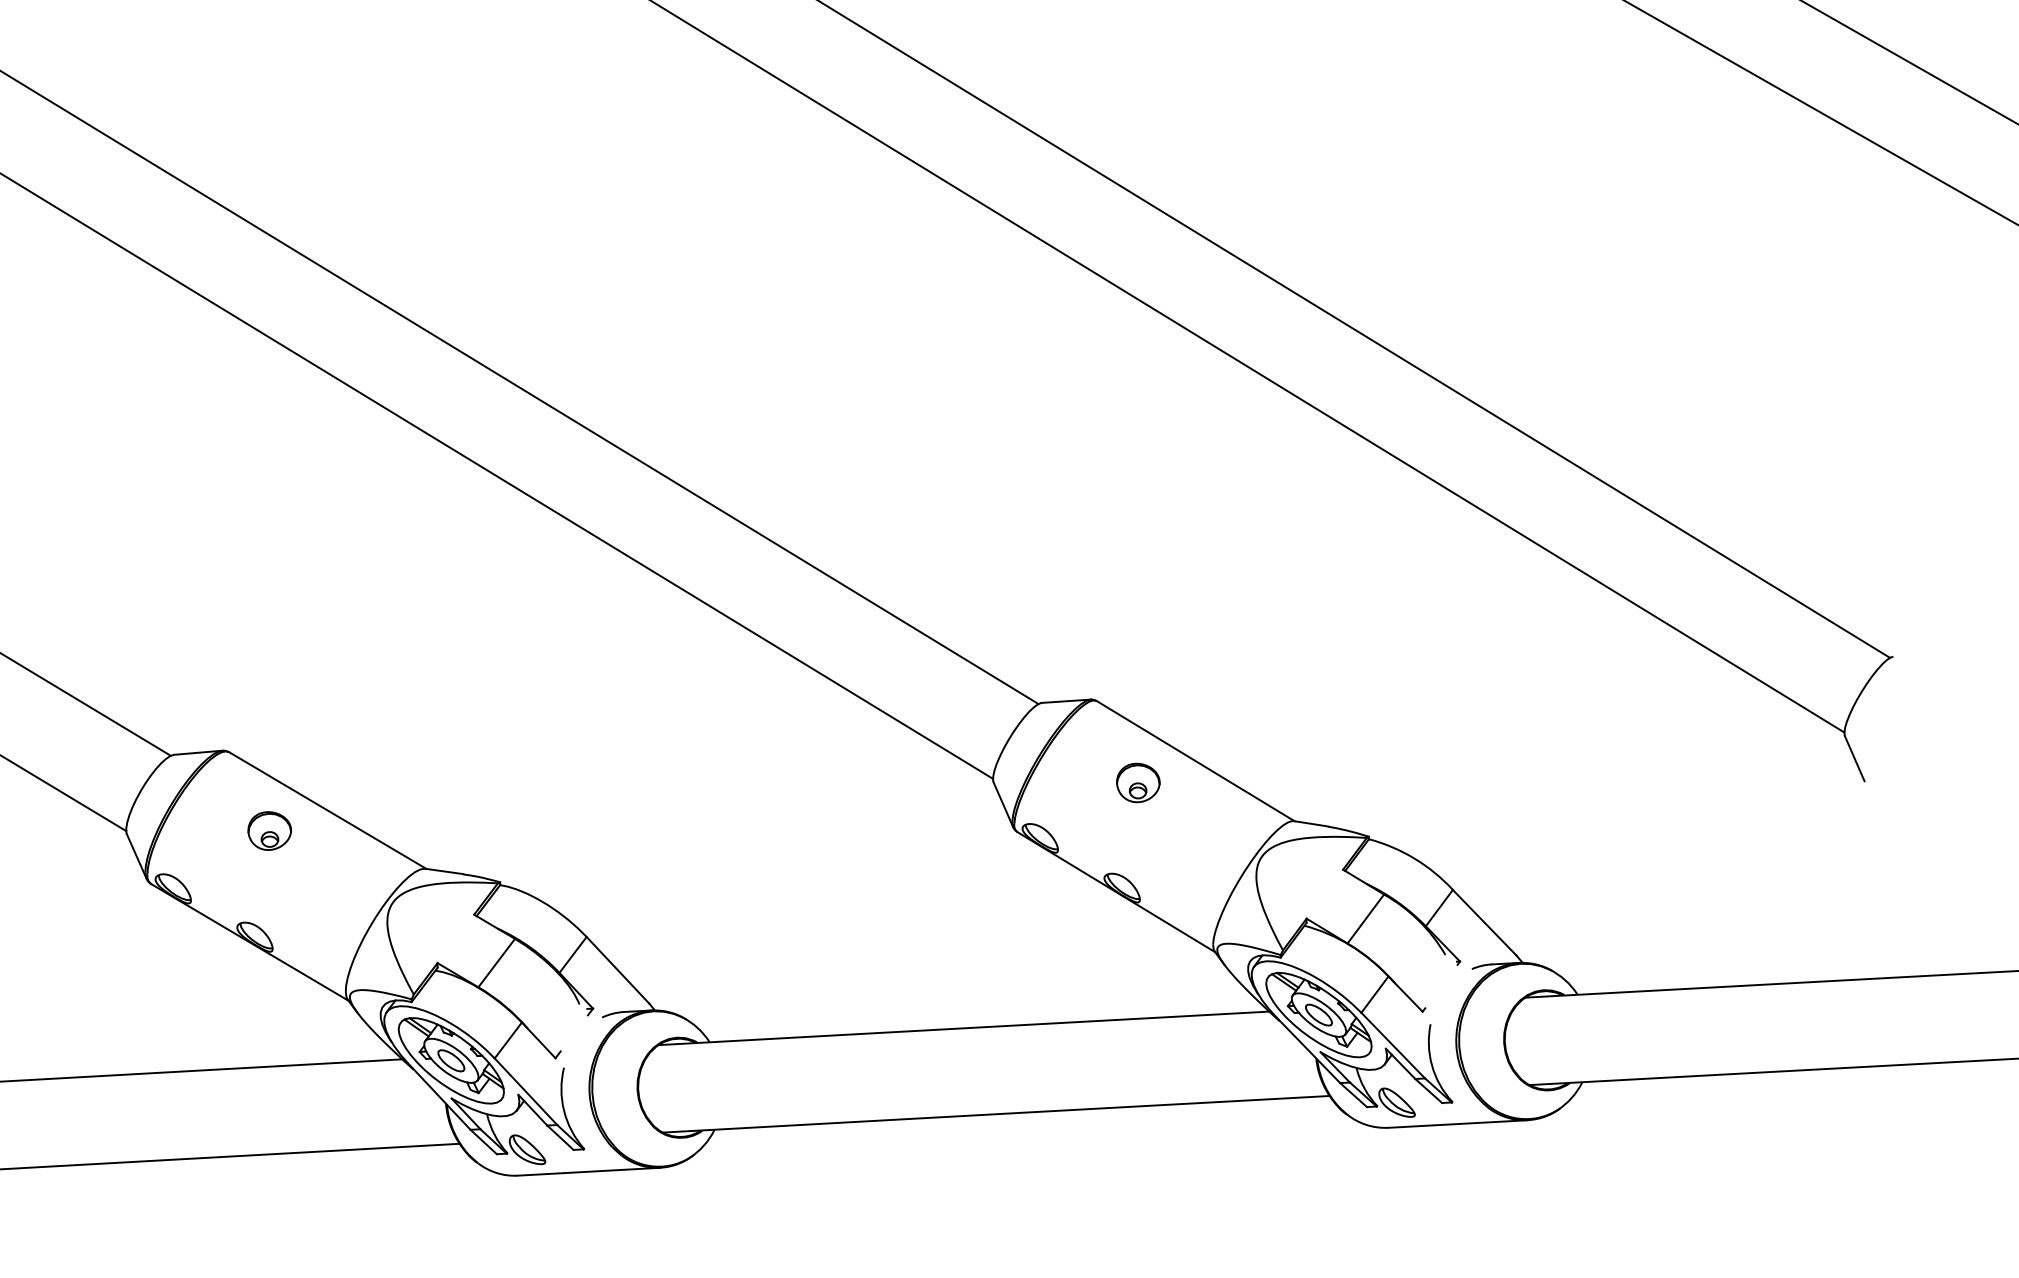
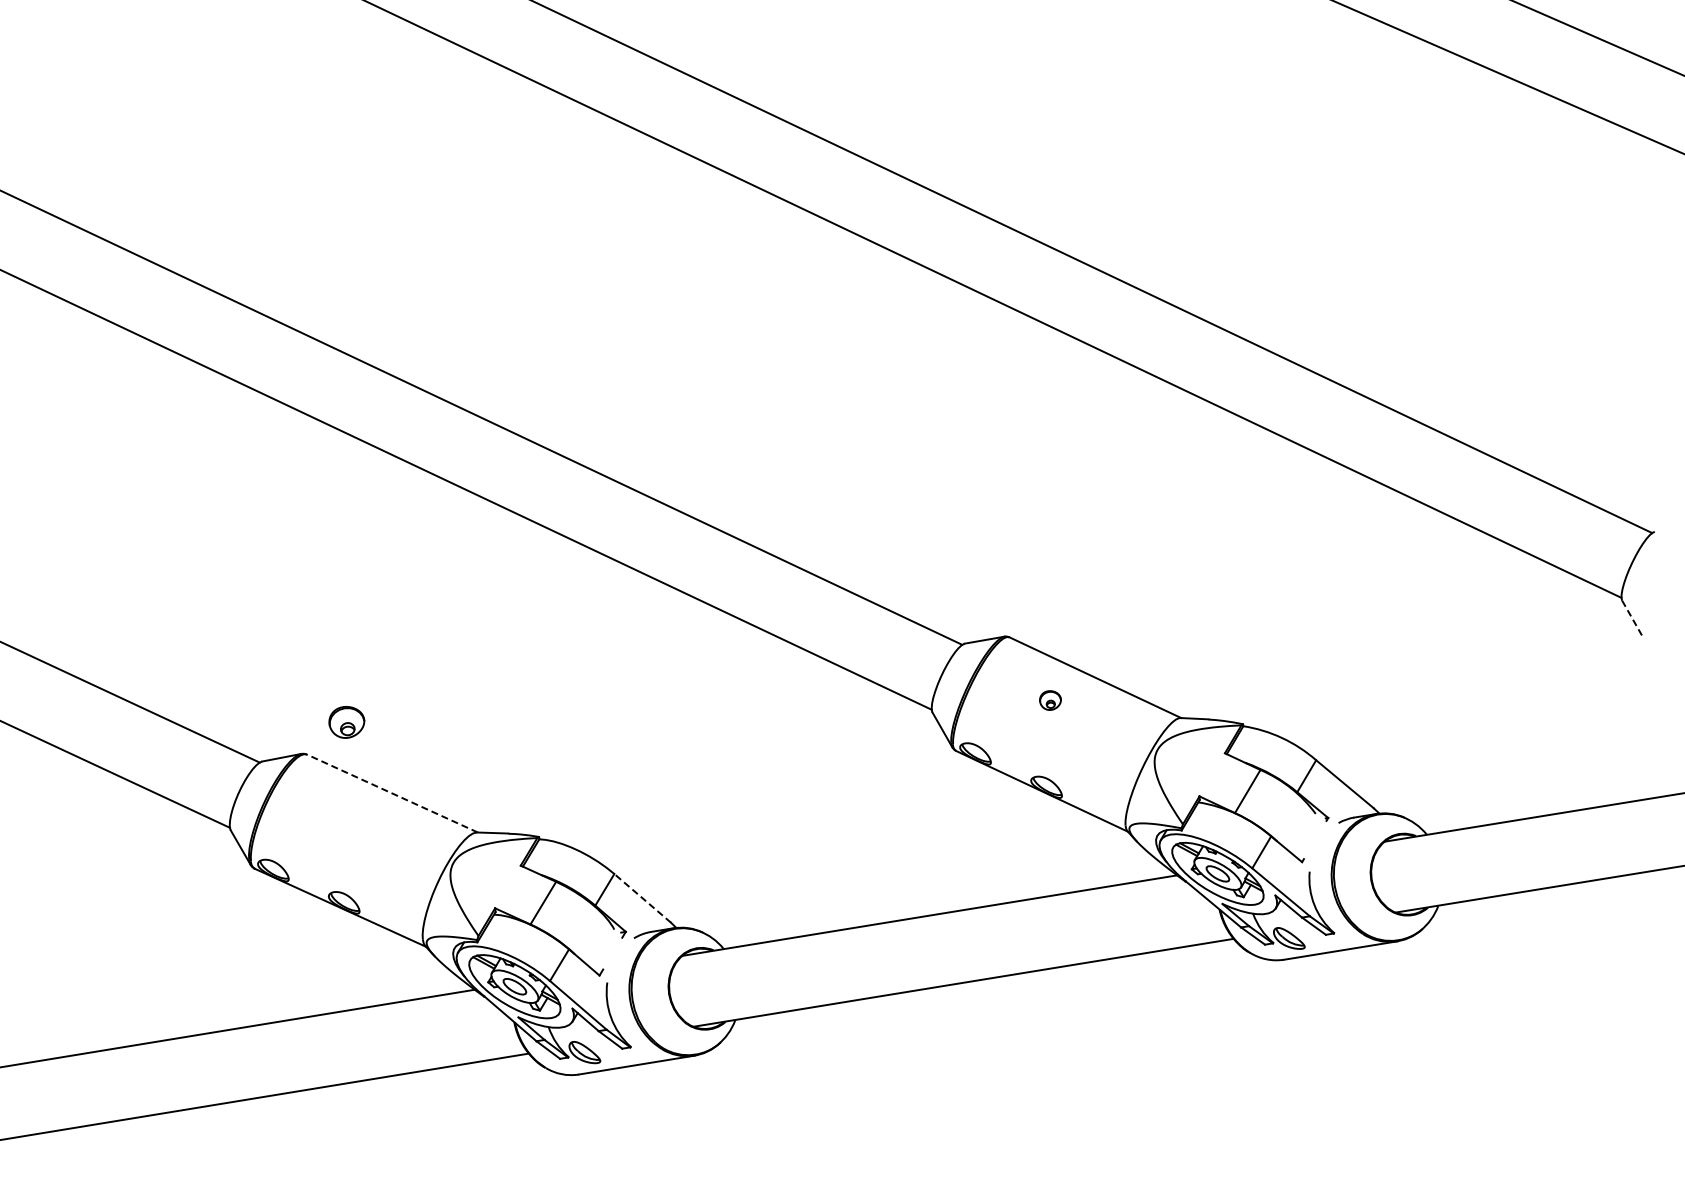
line: (1855, 758) -> (1632, 618), solid -> dashed
part: (1138, 783) -> (1050, 700), size x0.6
line: (327, 810) -> (392, 793), solid -> dashed
part: (269, 831) -> (346, 722), moved
line: (617, 970) -> (642, 898), solid -> dashed

